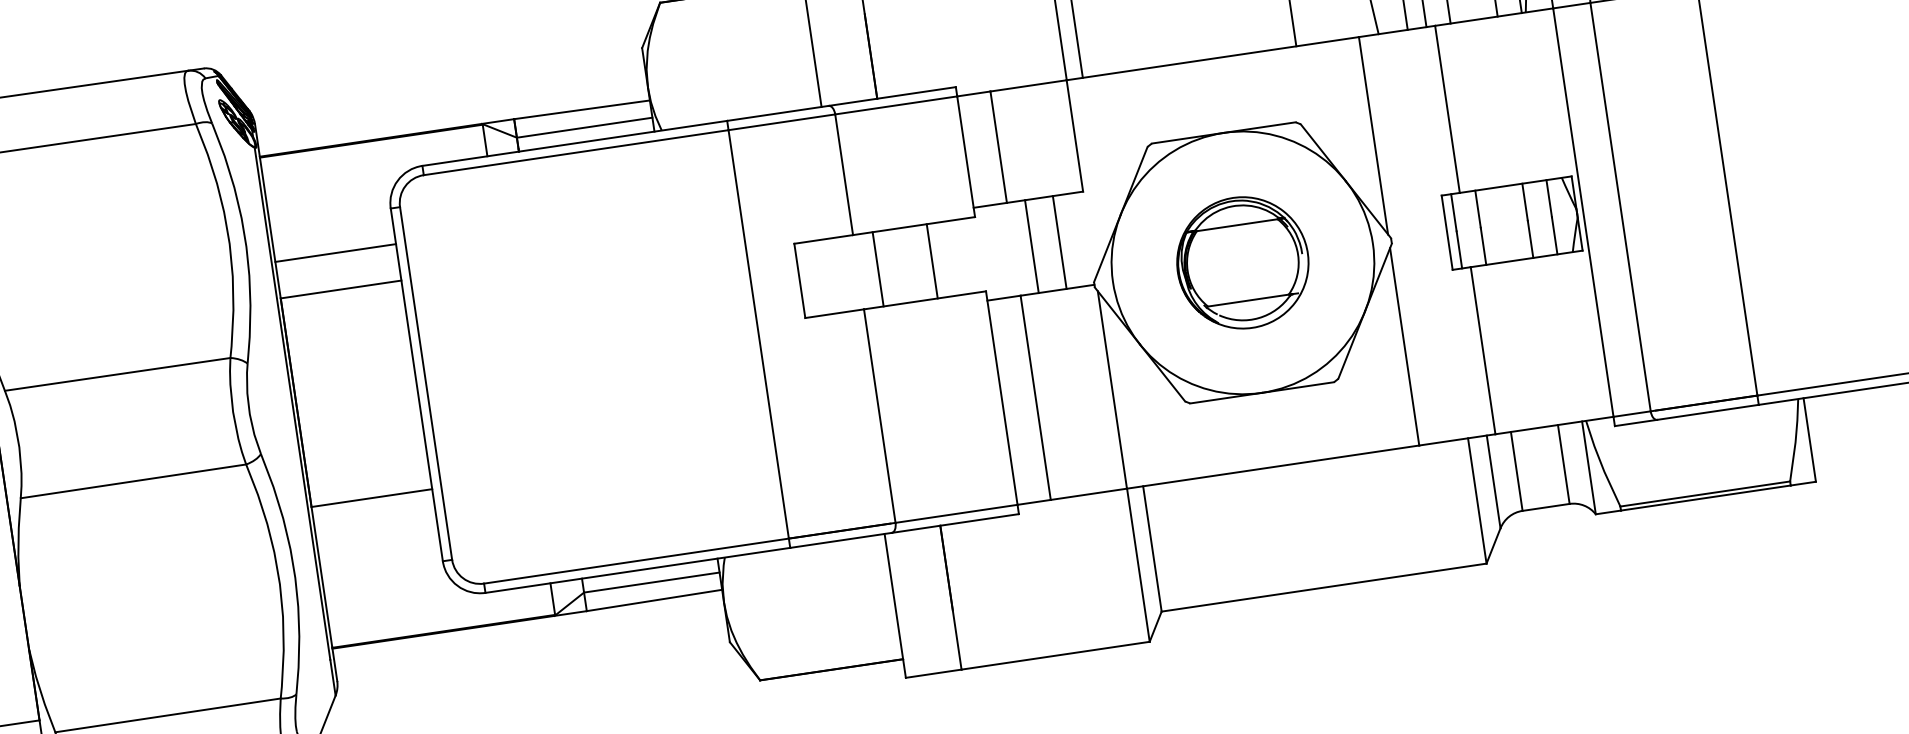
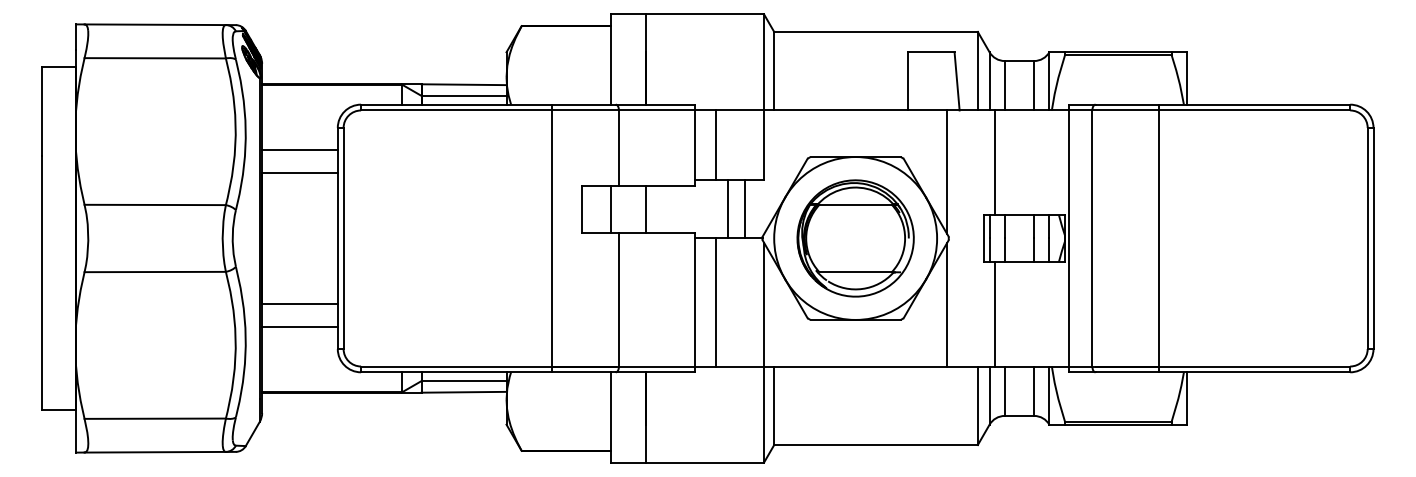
line: (932, 261) -> (646, 209), moved
part: (1242, 262) -> (855, 238), size x1.43
line: (878, 269) -> (611, 209), moved
line: (376, 534) -> (299, 326), added

